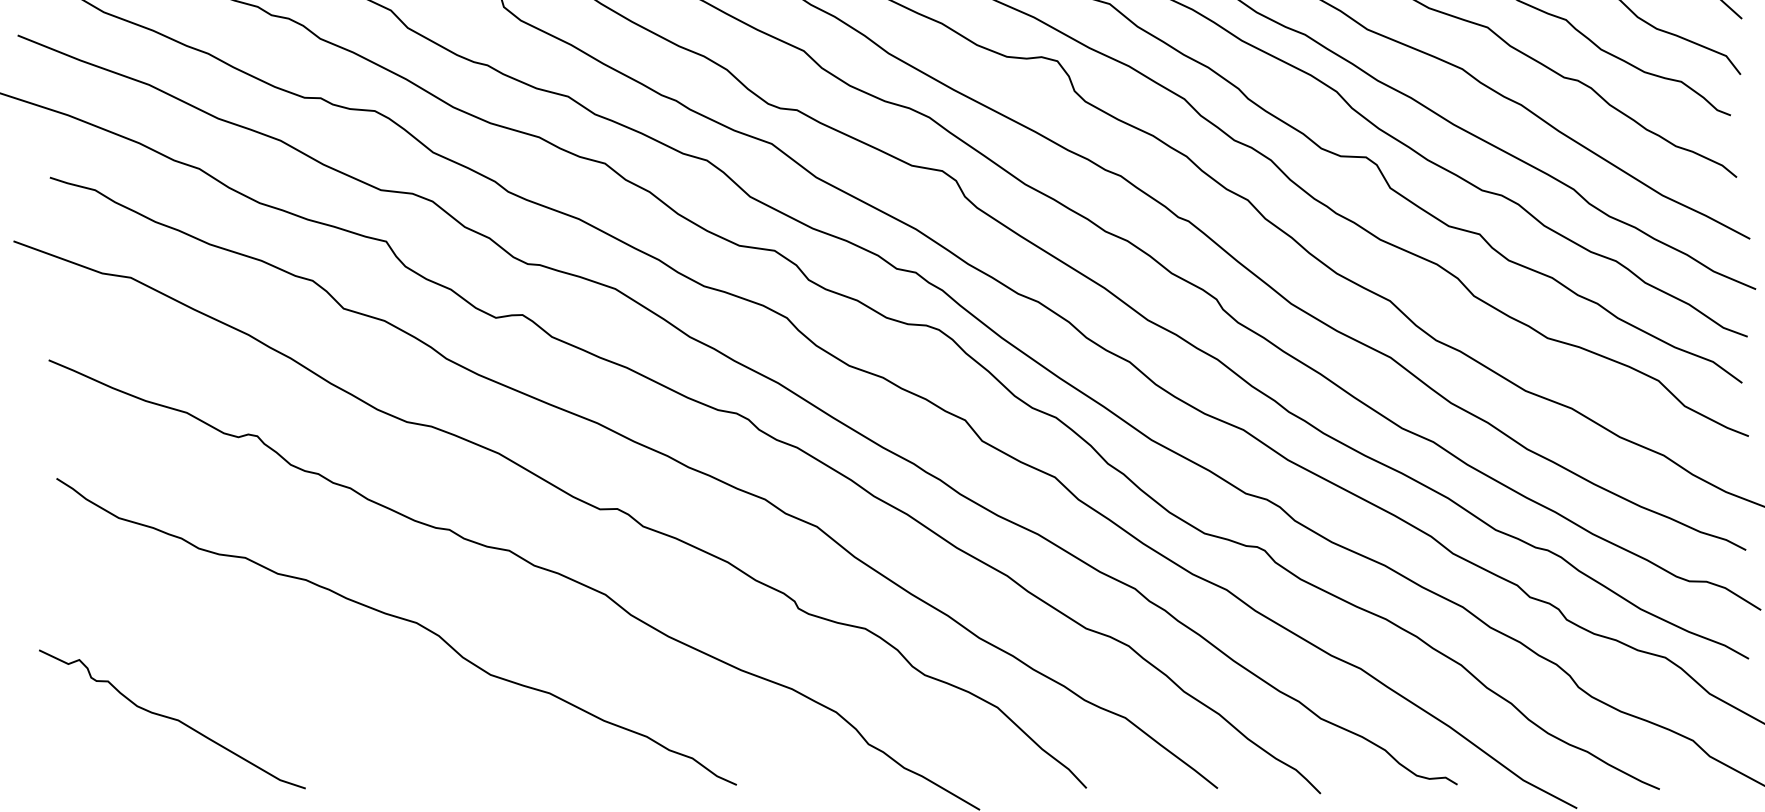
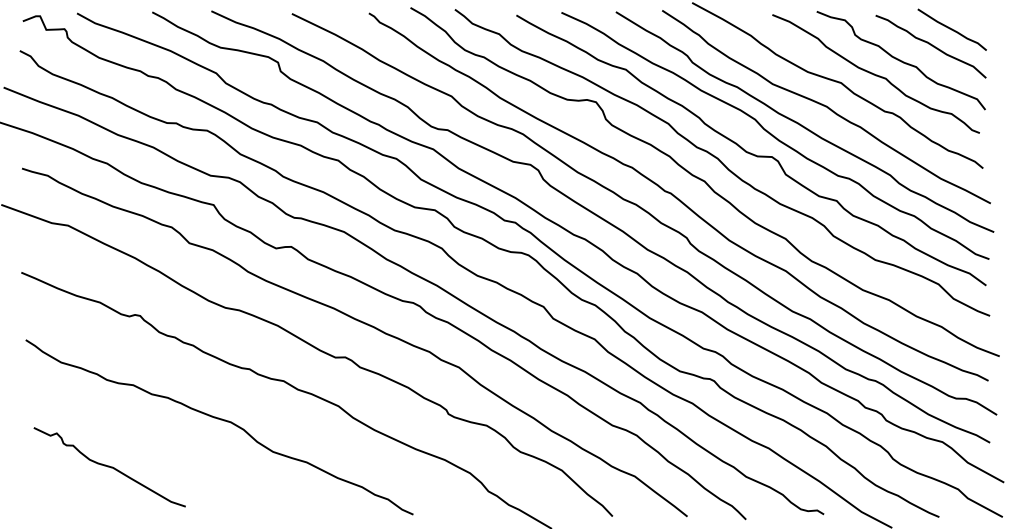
curve: (171, 719) -> (109, 467), moved

